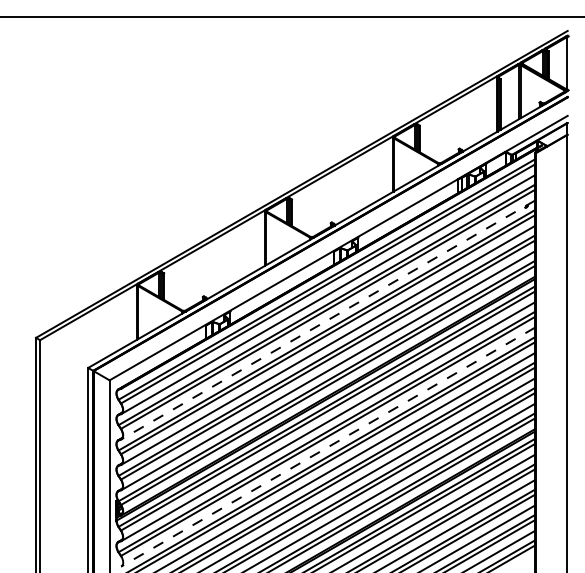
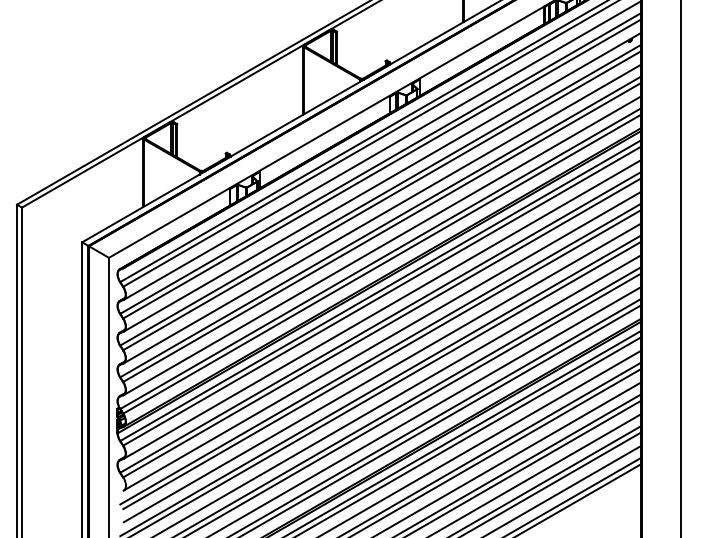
line: (328, 319) -> (382, 181), dashed -> solid
line: (328, 447) -> (382, 341), dashed -> solid

